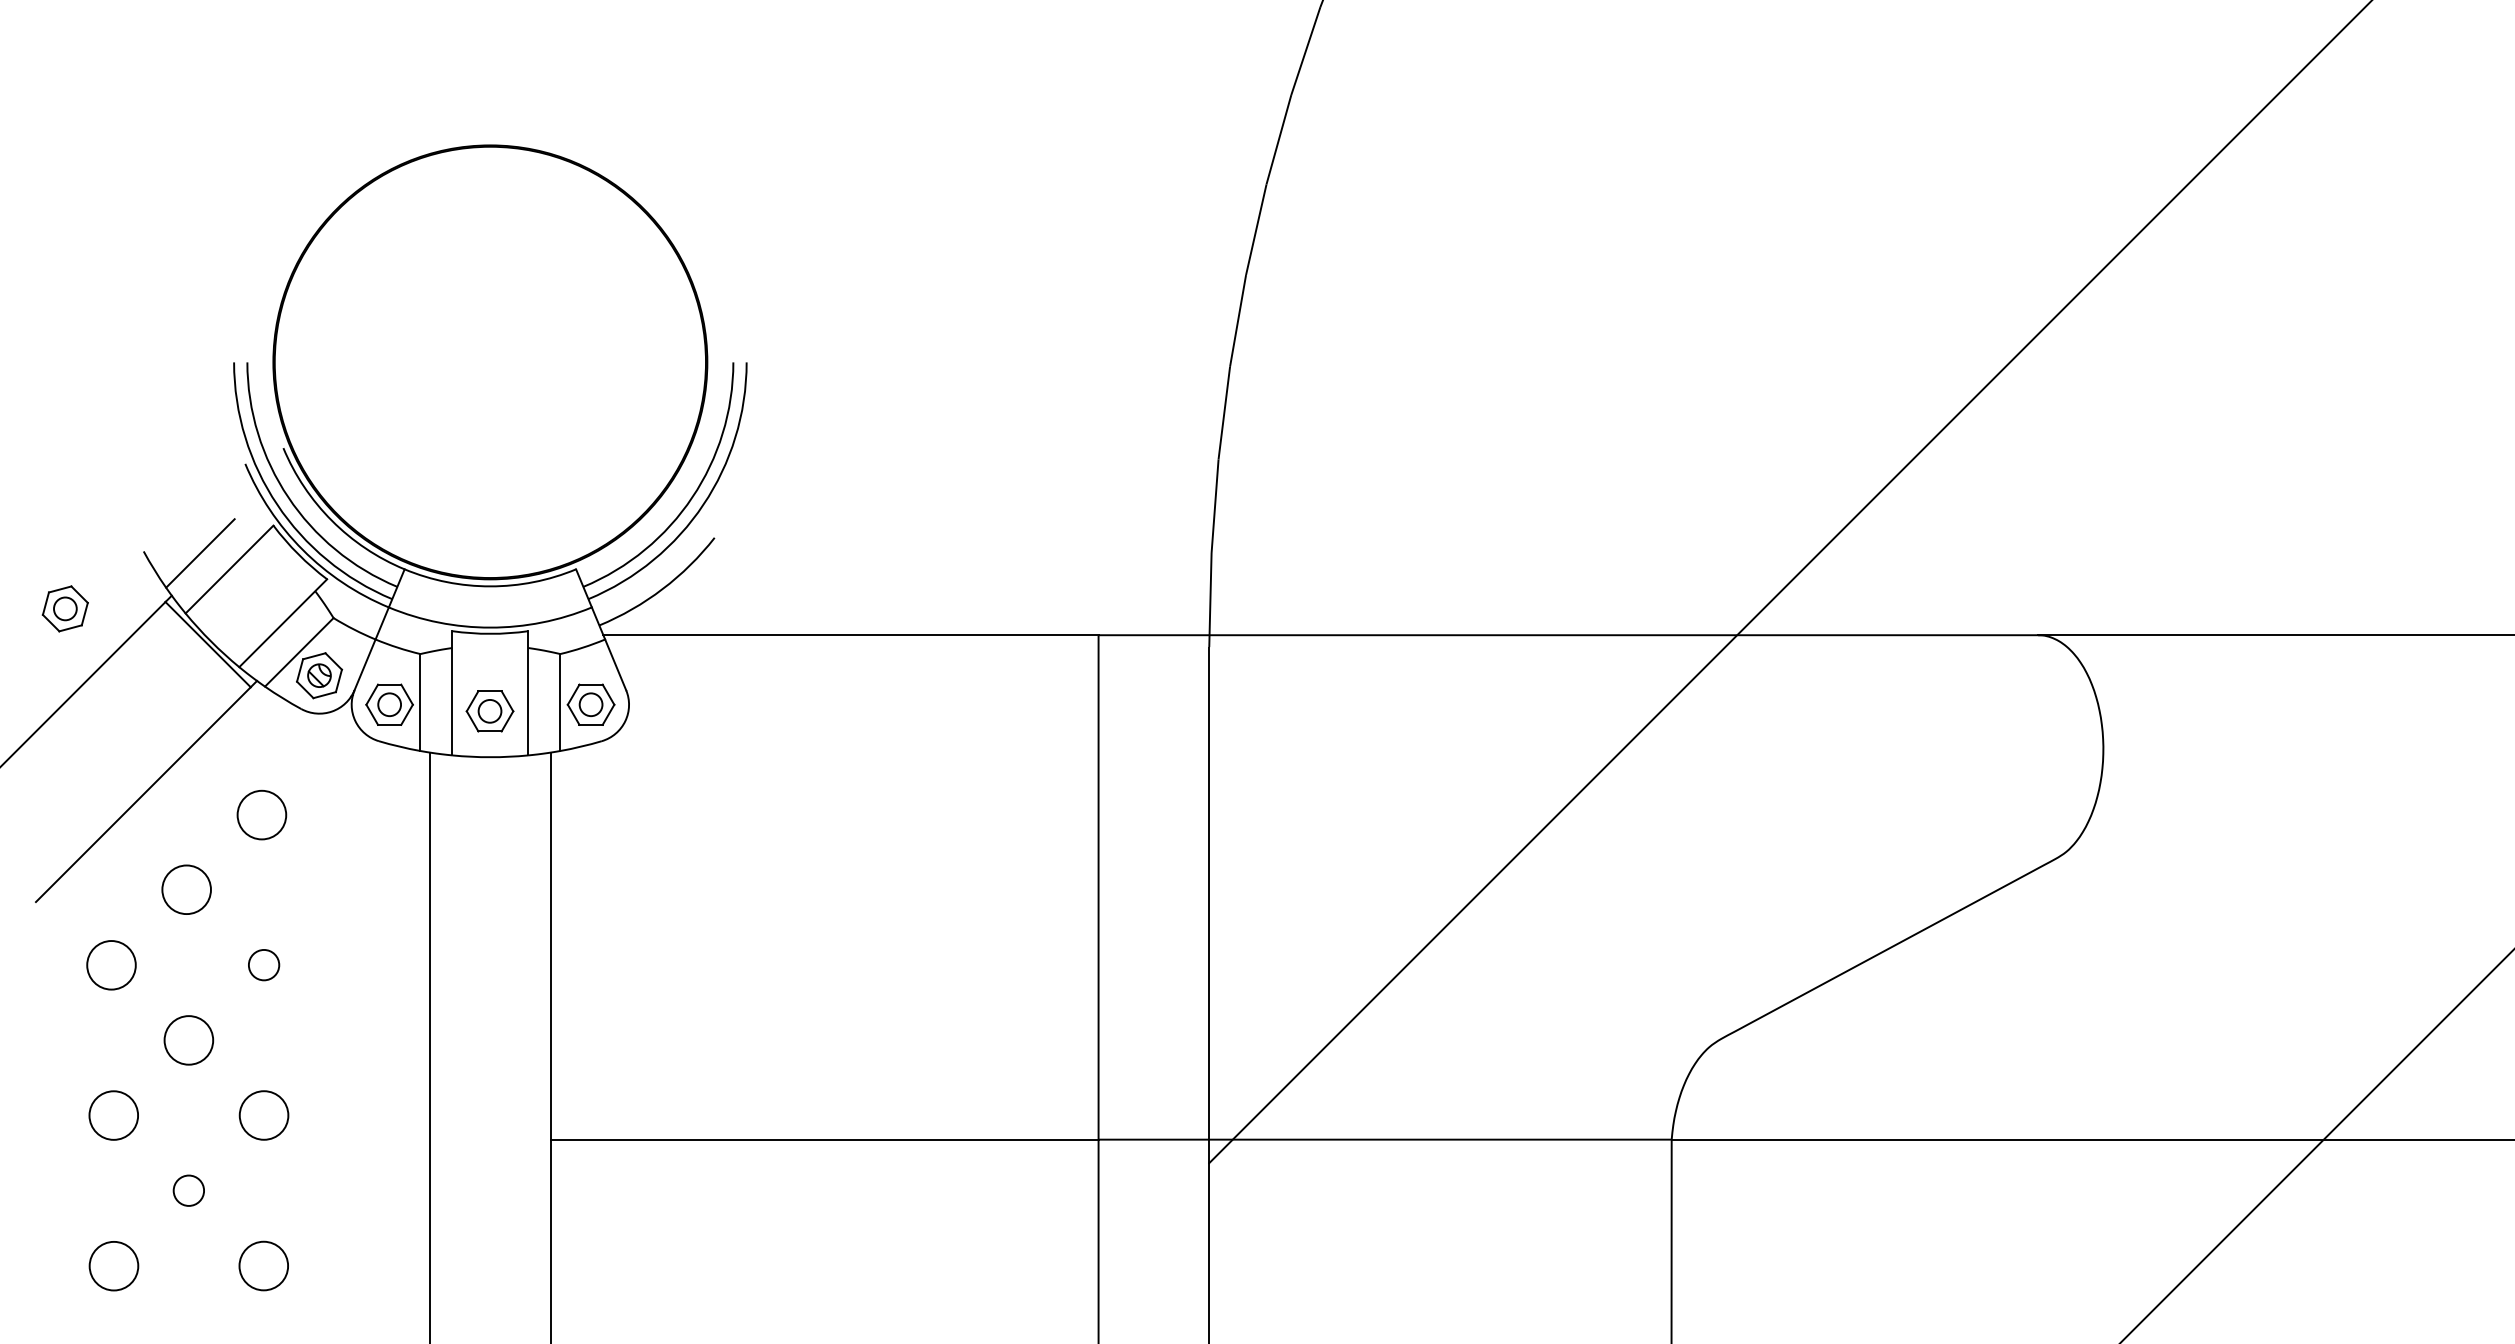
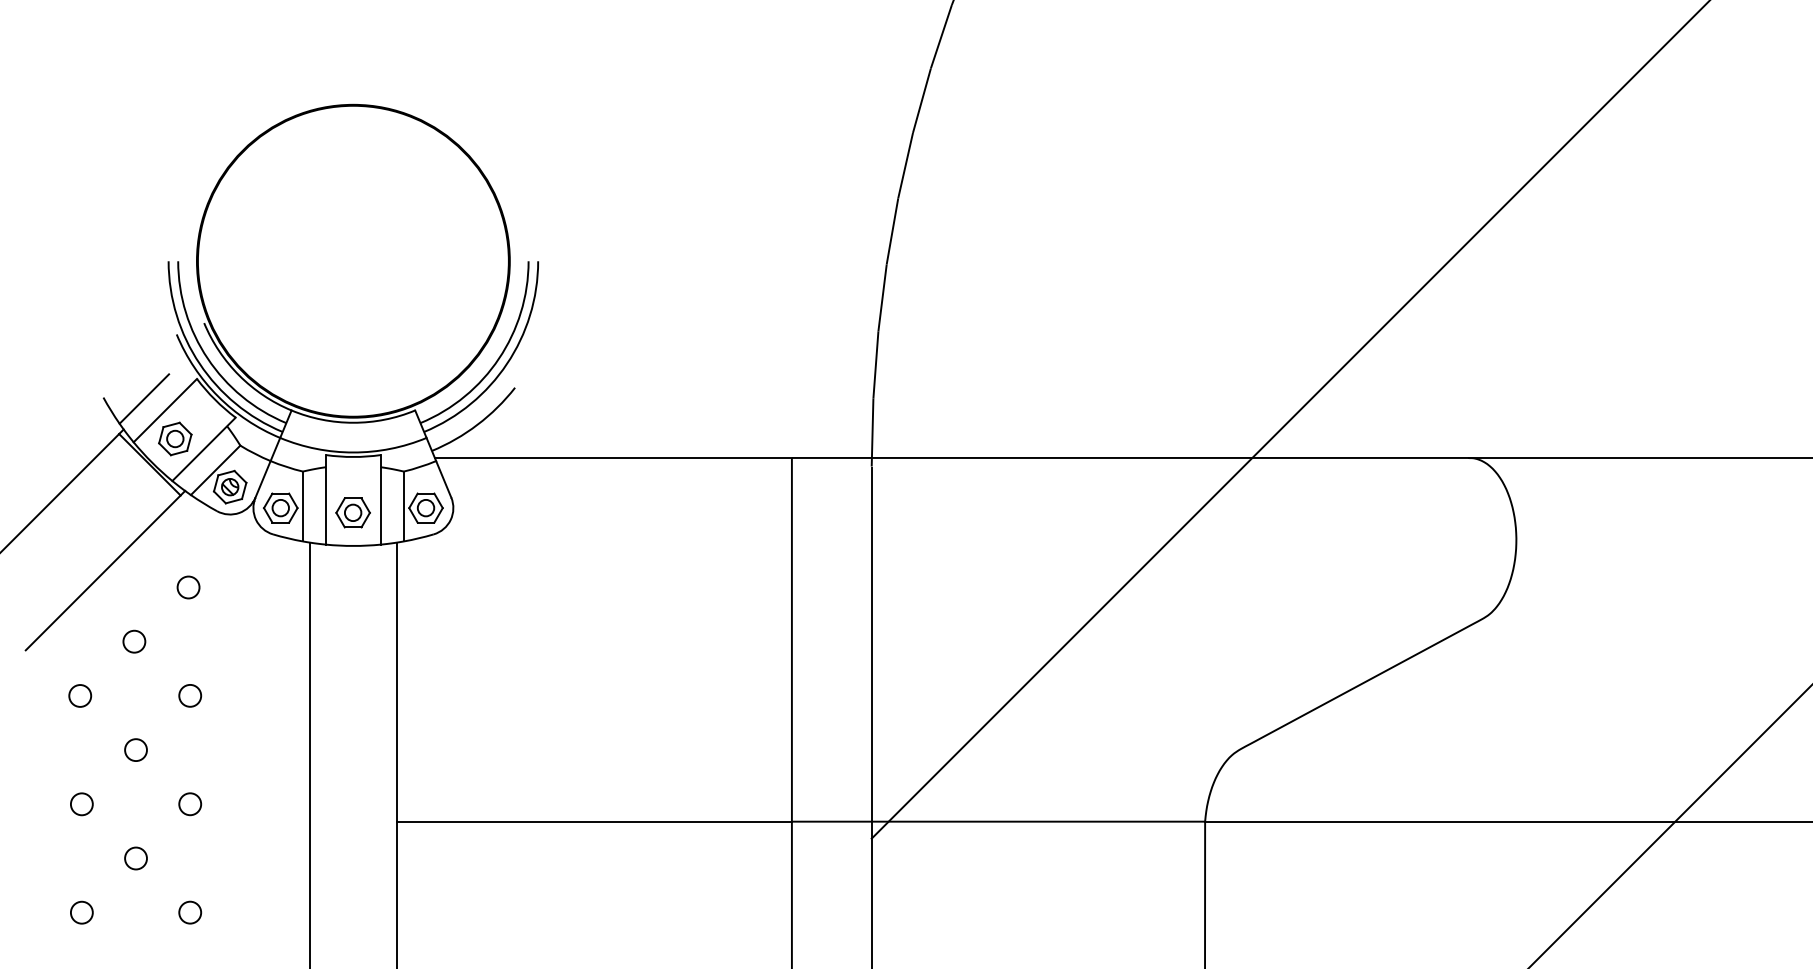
part: (64, 608) -> (174, 438), moved
circle: (261, 814) -> (188, 587), size x0.62
circle: (186, 890) -> (134, 642), size x0.62
circle: (111, 965) -> (80, 696), size x0.62
circle: (188, 1040) -> (135, 750), size x0.62
circle: (113, 1115) -> (81, 804), size x0.62
circle: (263, 1115) -> (189, 804), size x0.62
circle: (113, 1265) -> (81, 912), size x0.62
circle: (264, 1265) -> (190, 912), size x0.62

